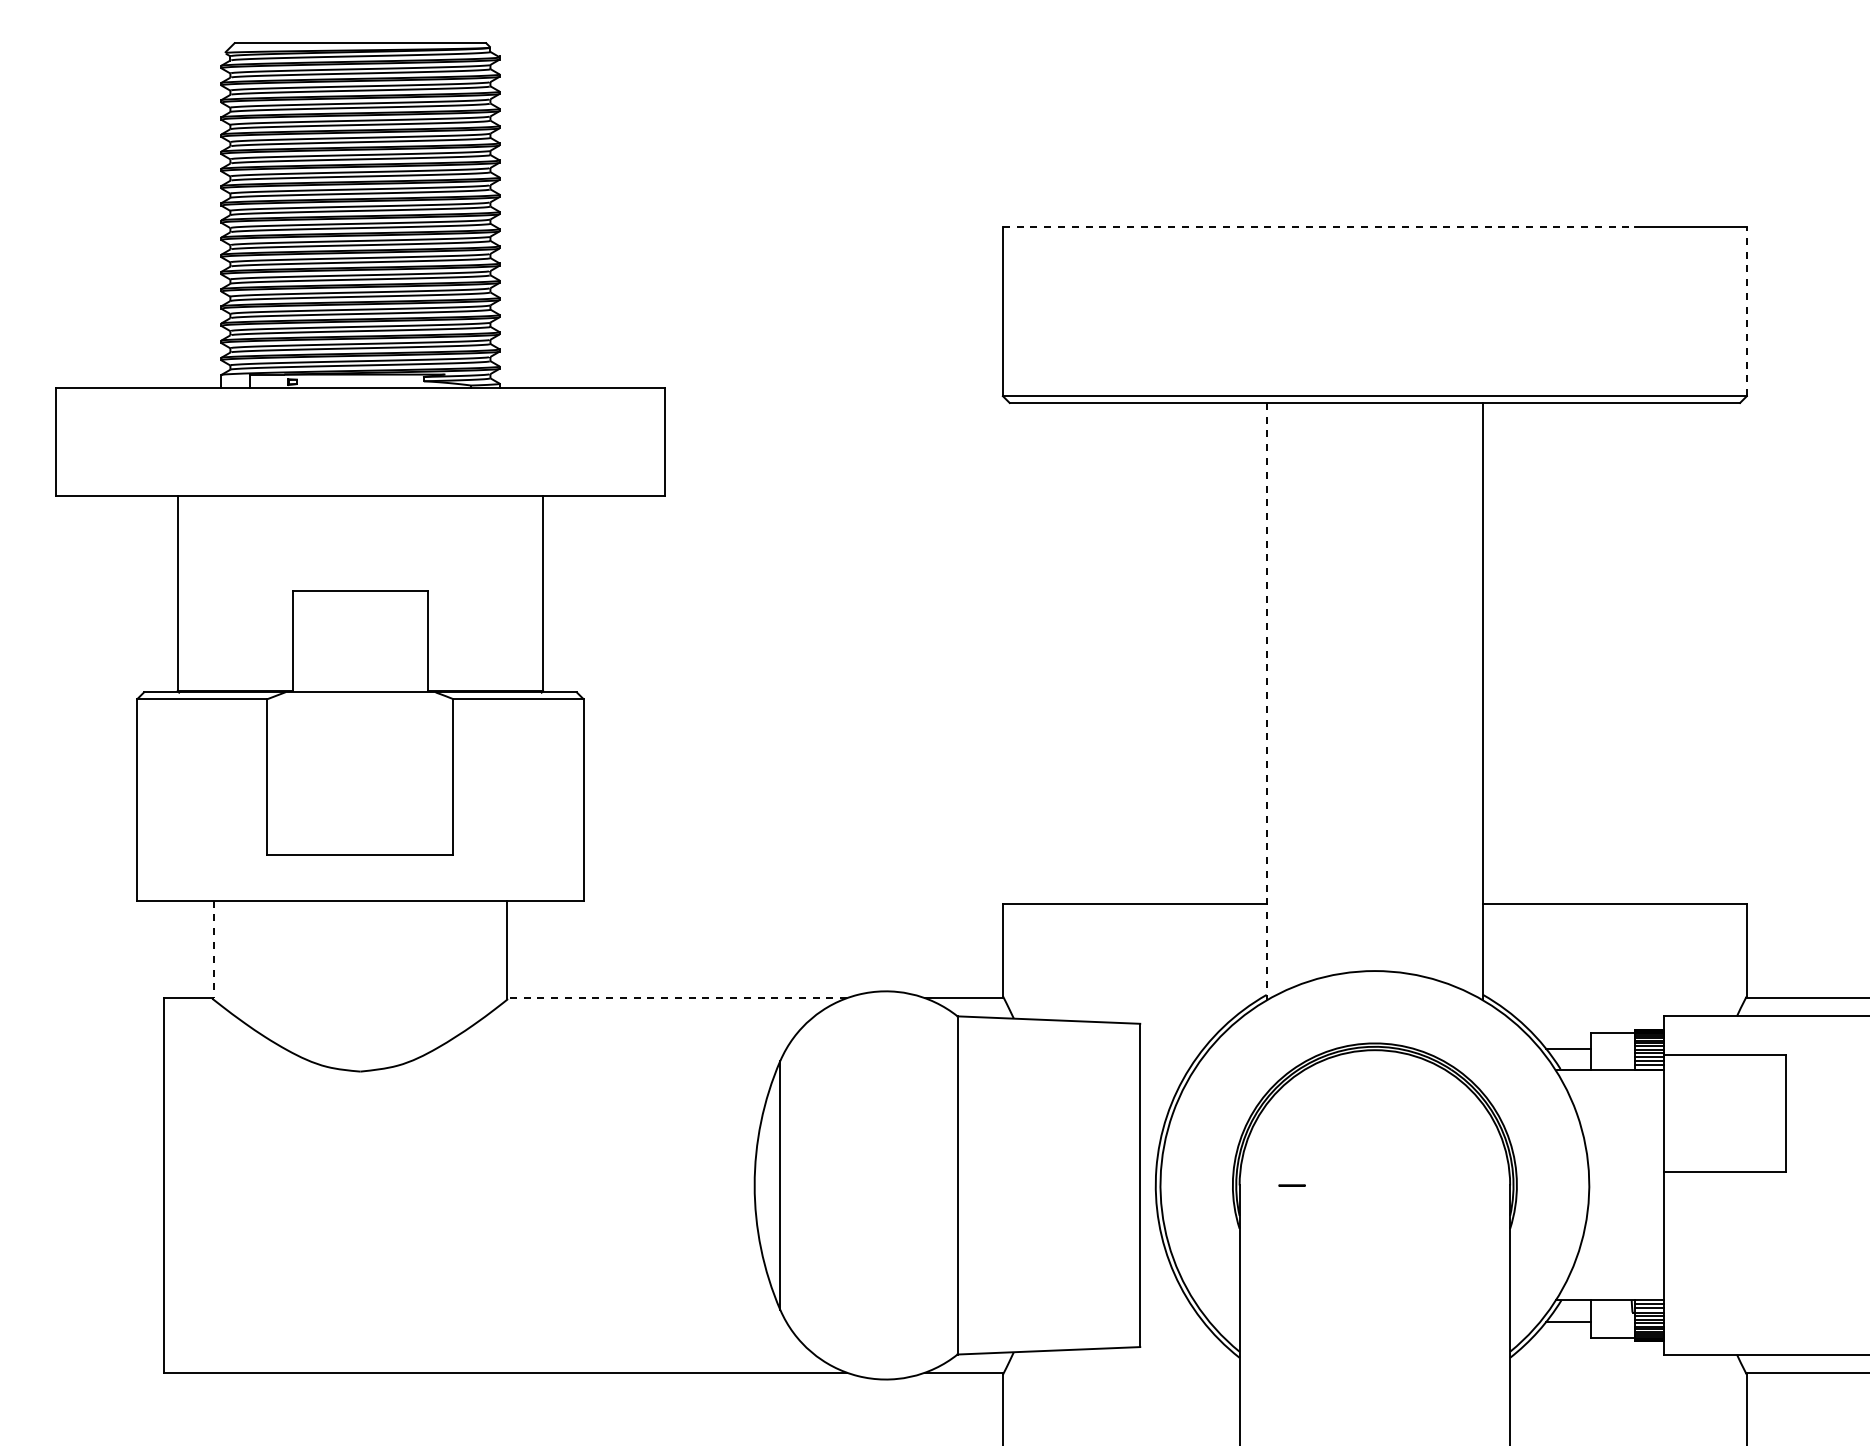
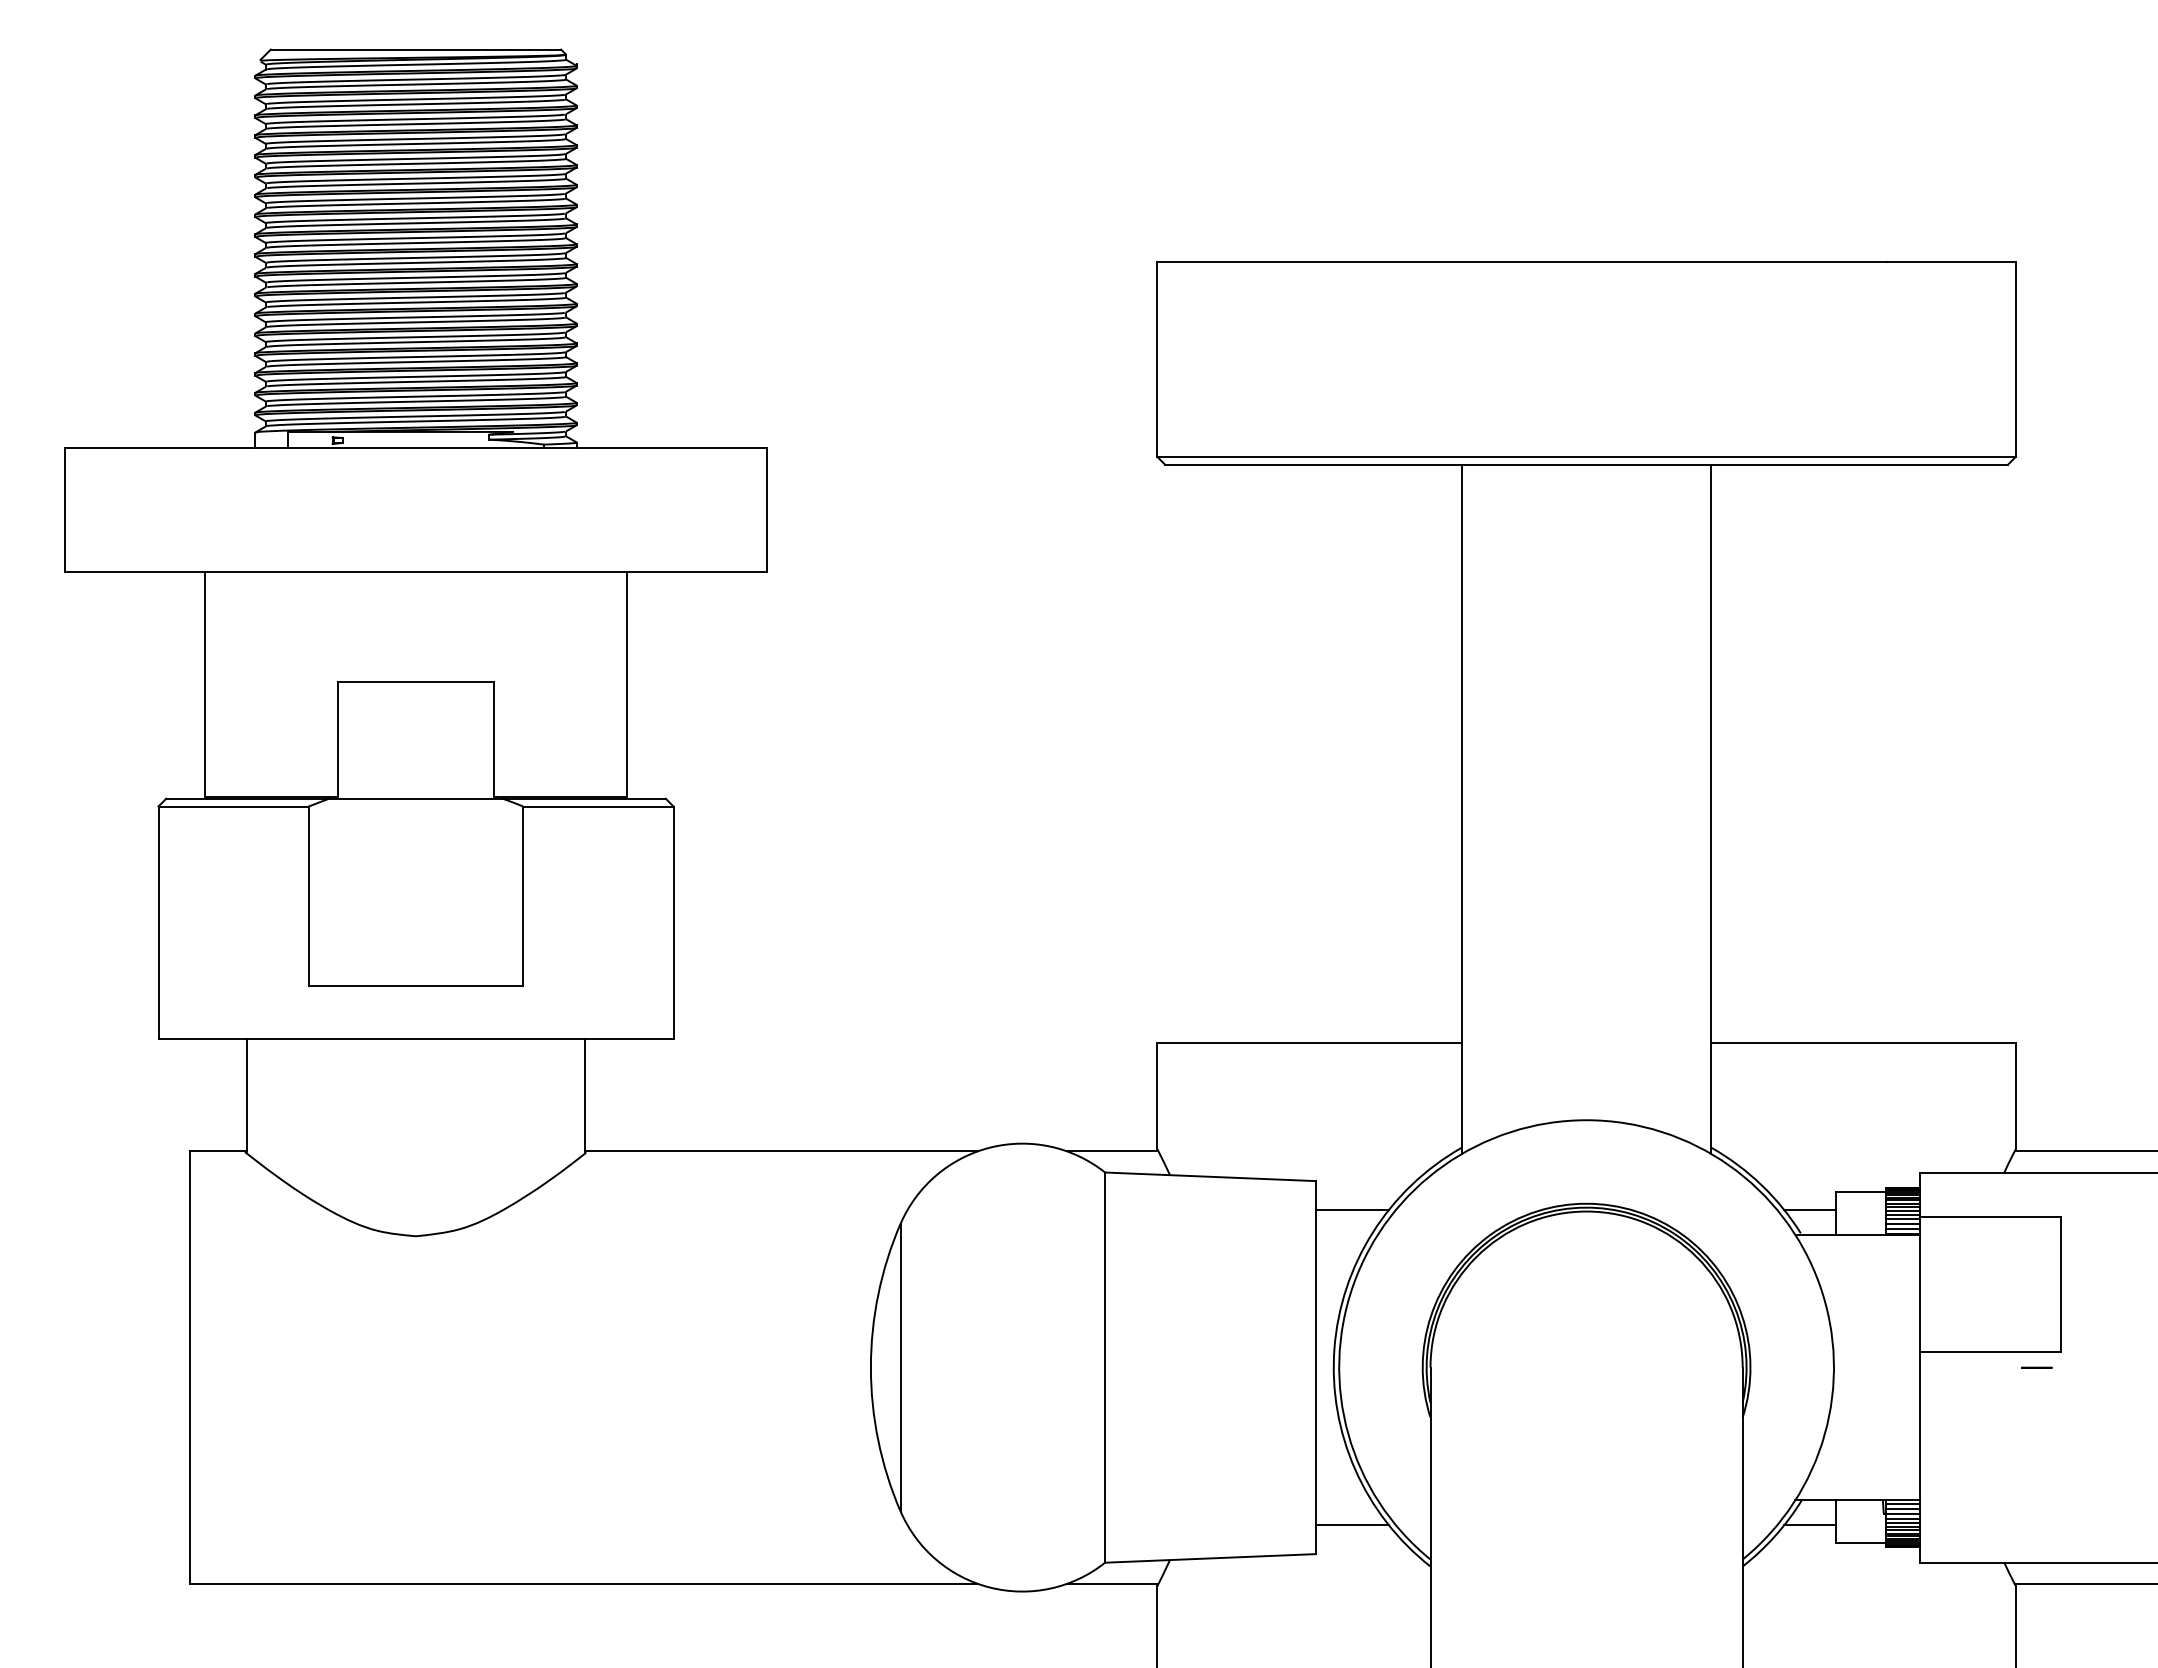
line: (1319, 227) -> (1522, 262), dashed -> solid
line: (1746, 311) -> (2015, 359), dashed -> solid
line: (1266, 701) -> (1461, 809), dashed -> solid
line: (214, 949) -> (247, 1095), dashed -> solid
line: (677, 998) -> (781, 1151), dashed -> solid
line: (1171, 1048) -> (1351, 1209), added
line: (1291, 1185) -> (2036, 1367), moved
line: (1171, 1322) -> (1351, 1525), added

